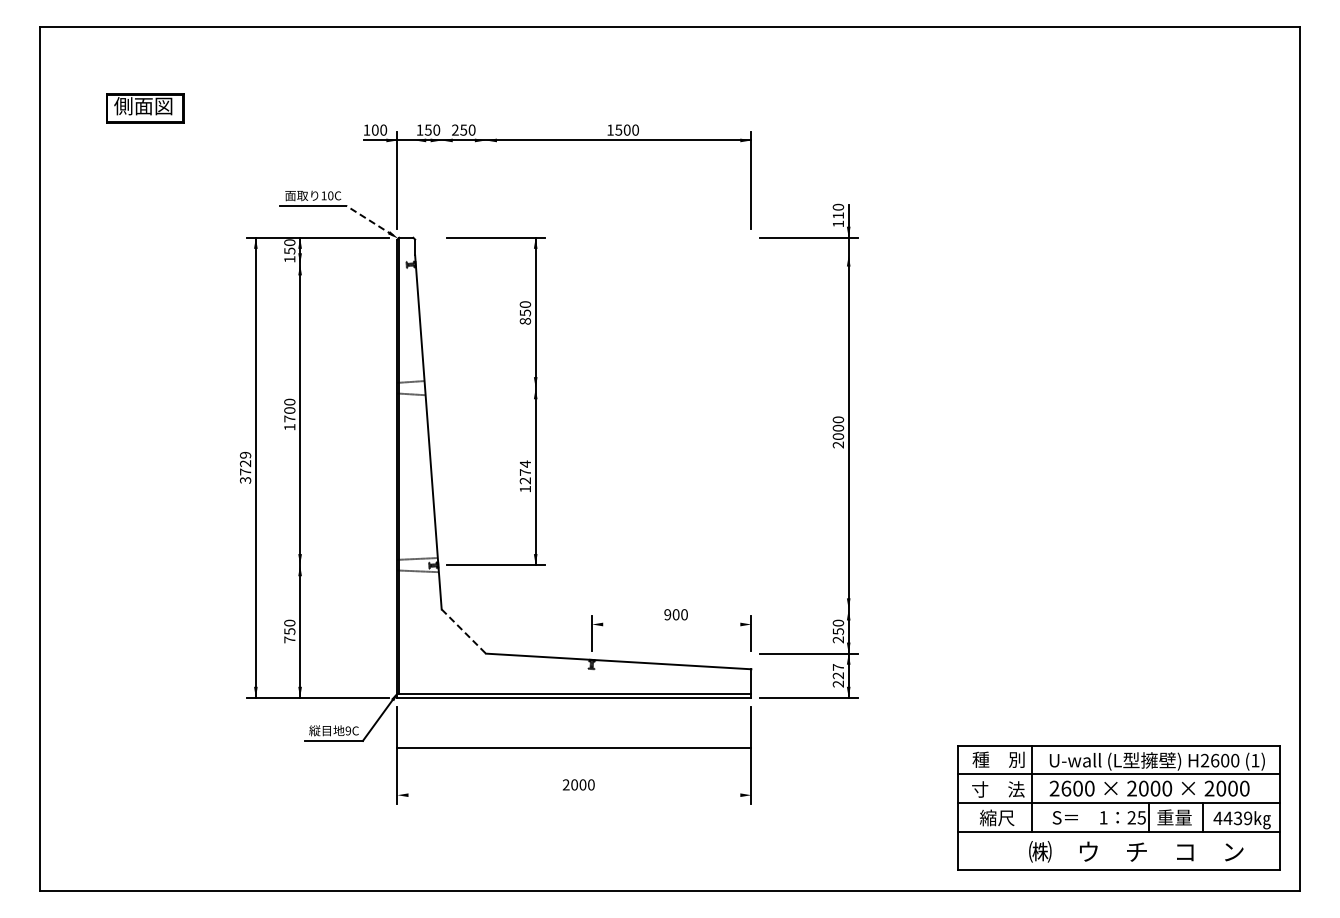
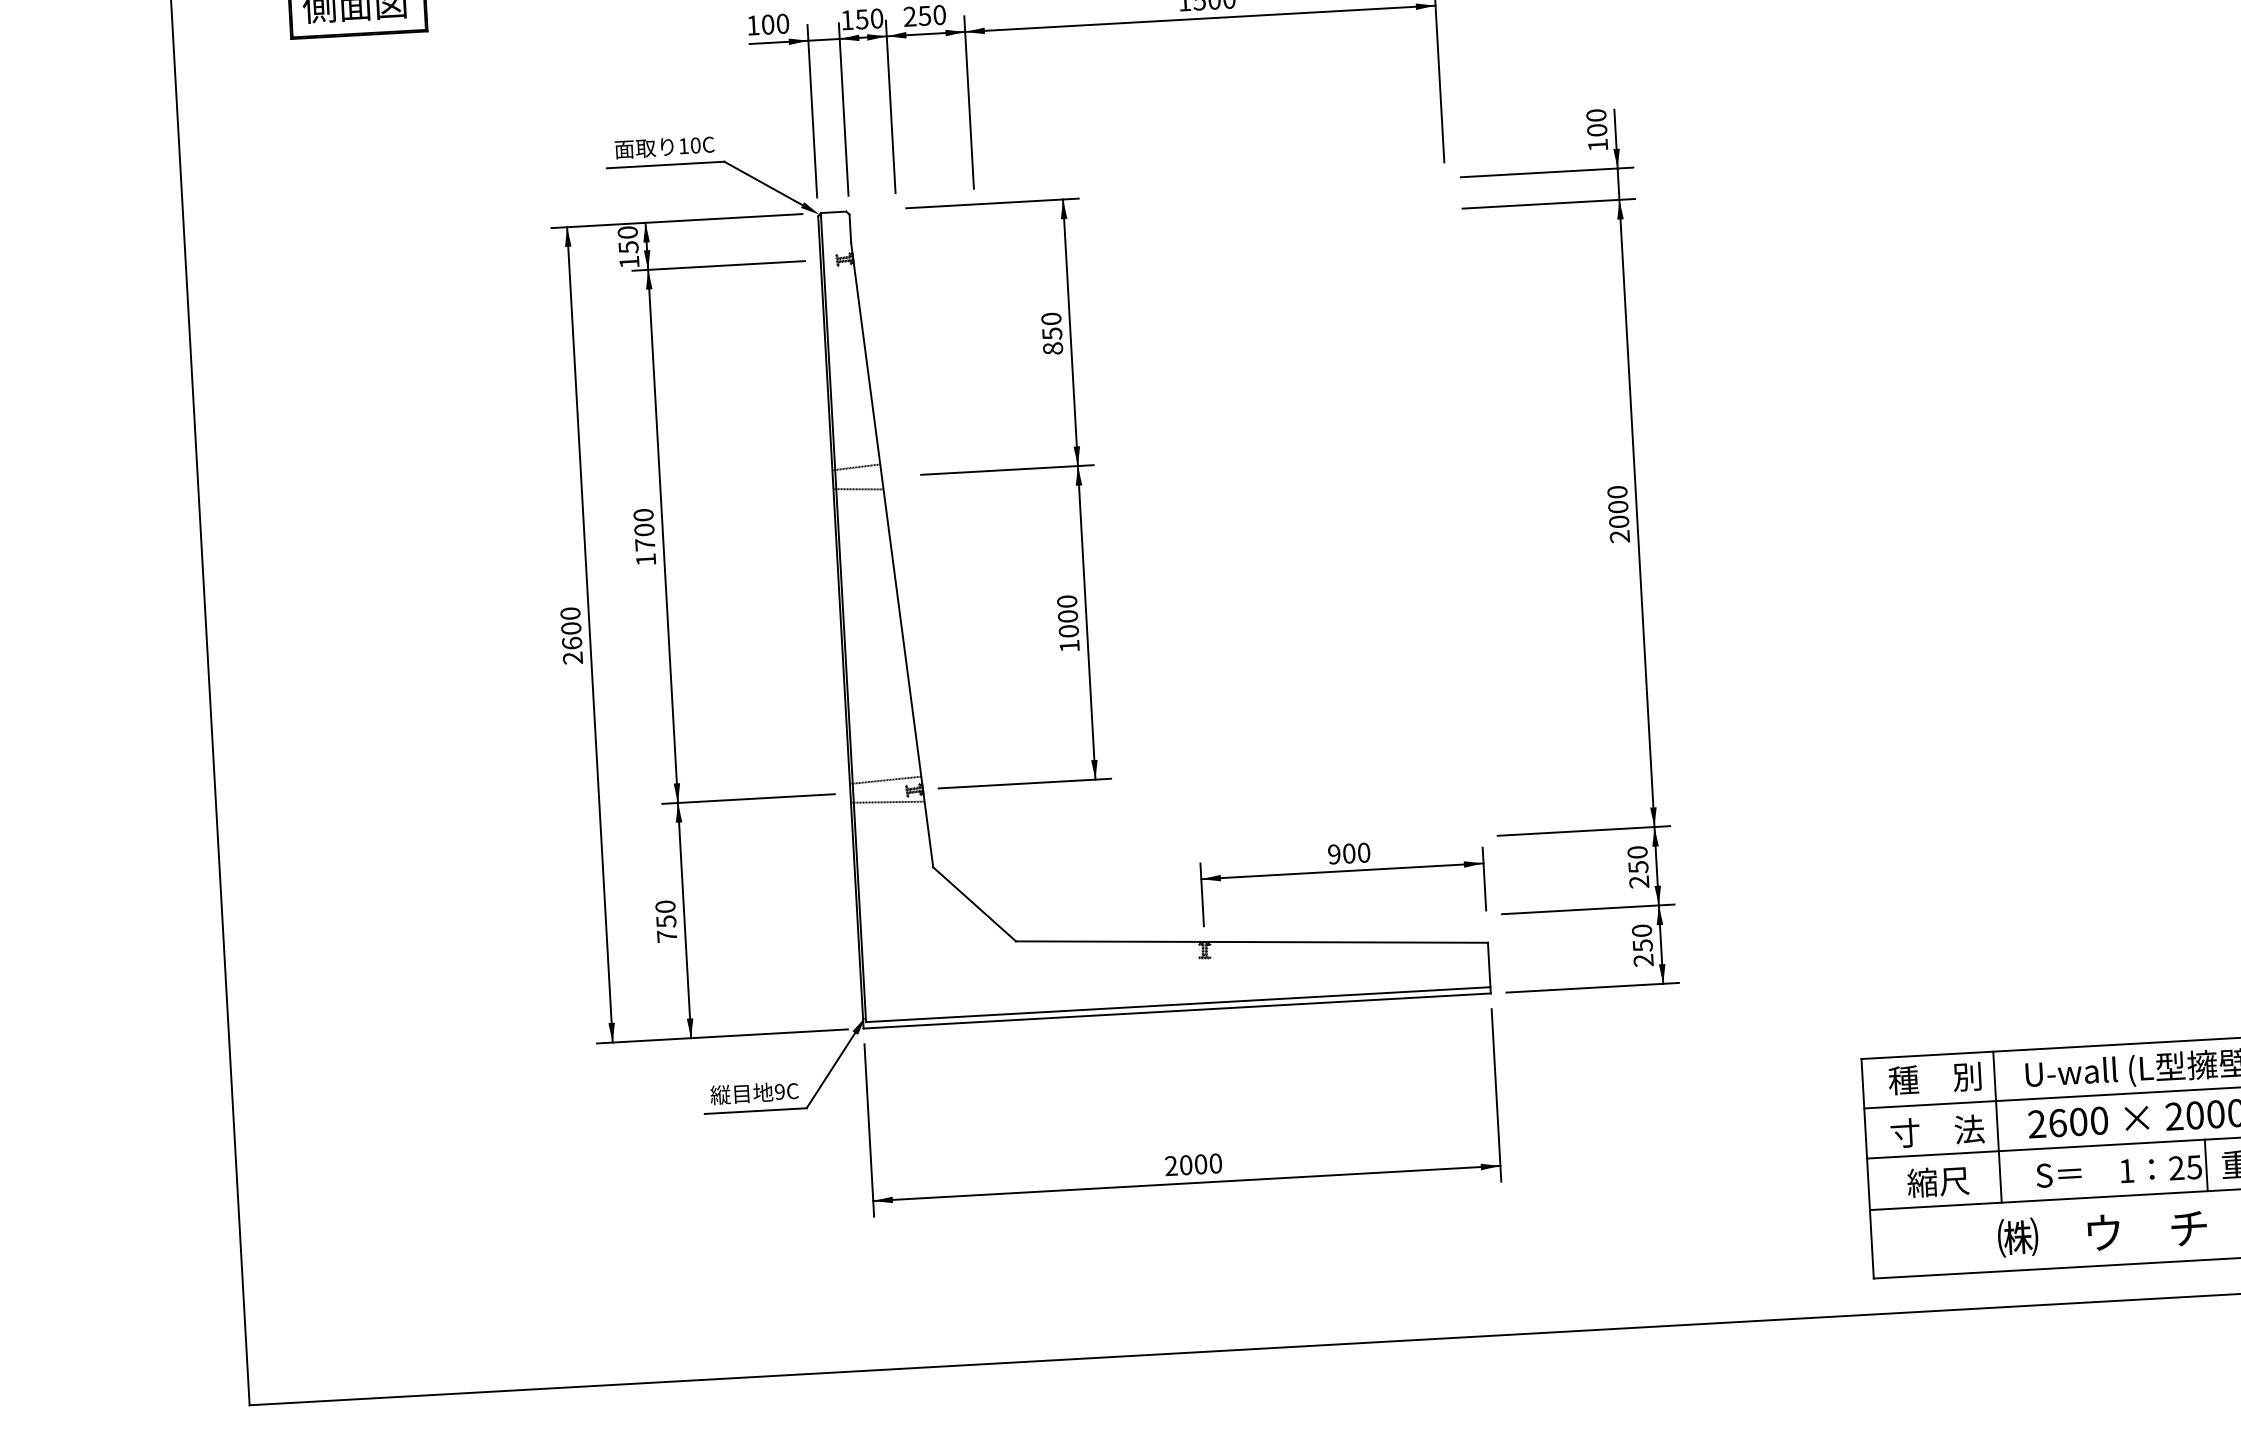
line: (415, 179) -> (844, 108), added
line: (441, 179) -> (890, 105), added
line: (485, 179) -> (968, 101), added
text: (838, 215) -> (1597, 130), 110 -> 100
line: (370, 220) -> (768, 185), dashed -> solid
line: (808, 255) -> (1548, 203), added
line: (339, 264) -> (717, 266), added
line: (495, 388) -> (1006, 470), added
text: (245, 467) -> (571, 635), 3729 -> 2600
text: (525, 472) -> (1068, 616), 1274 -> 1000
line: (339, 565) -> (747, 799), added
line: (808, 609) -> (1583, 831), added
line: (671, 624) -> (1341, 871), added
line: (464, 631) -> (975, 904), dashed -> solid
text: (838, 671) -> (1642, 938), 227 -> 250
line: (574, 748) -> (1187, 1183), moved

